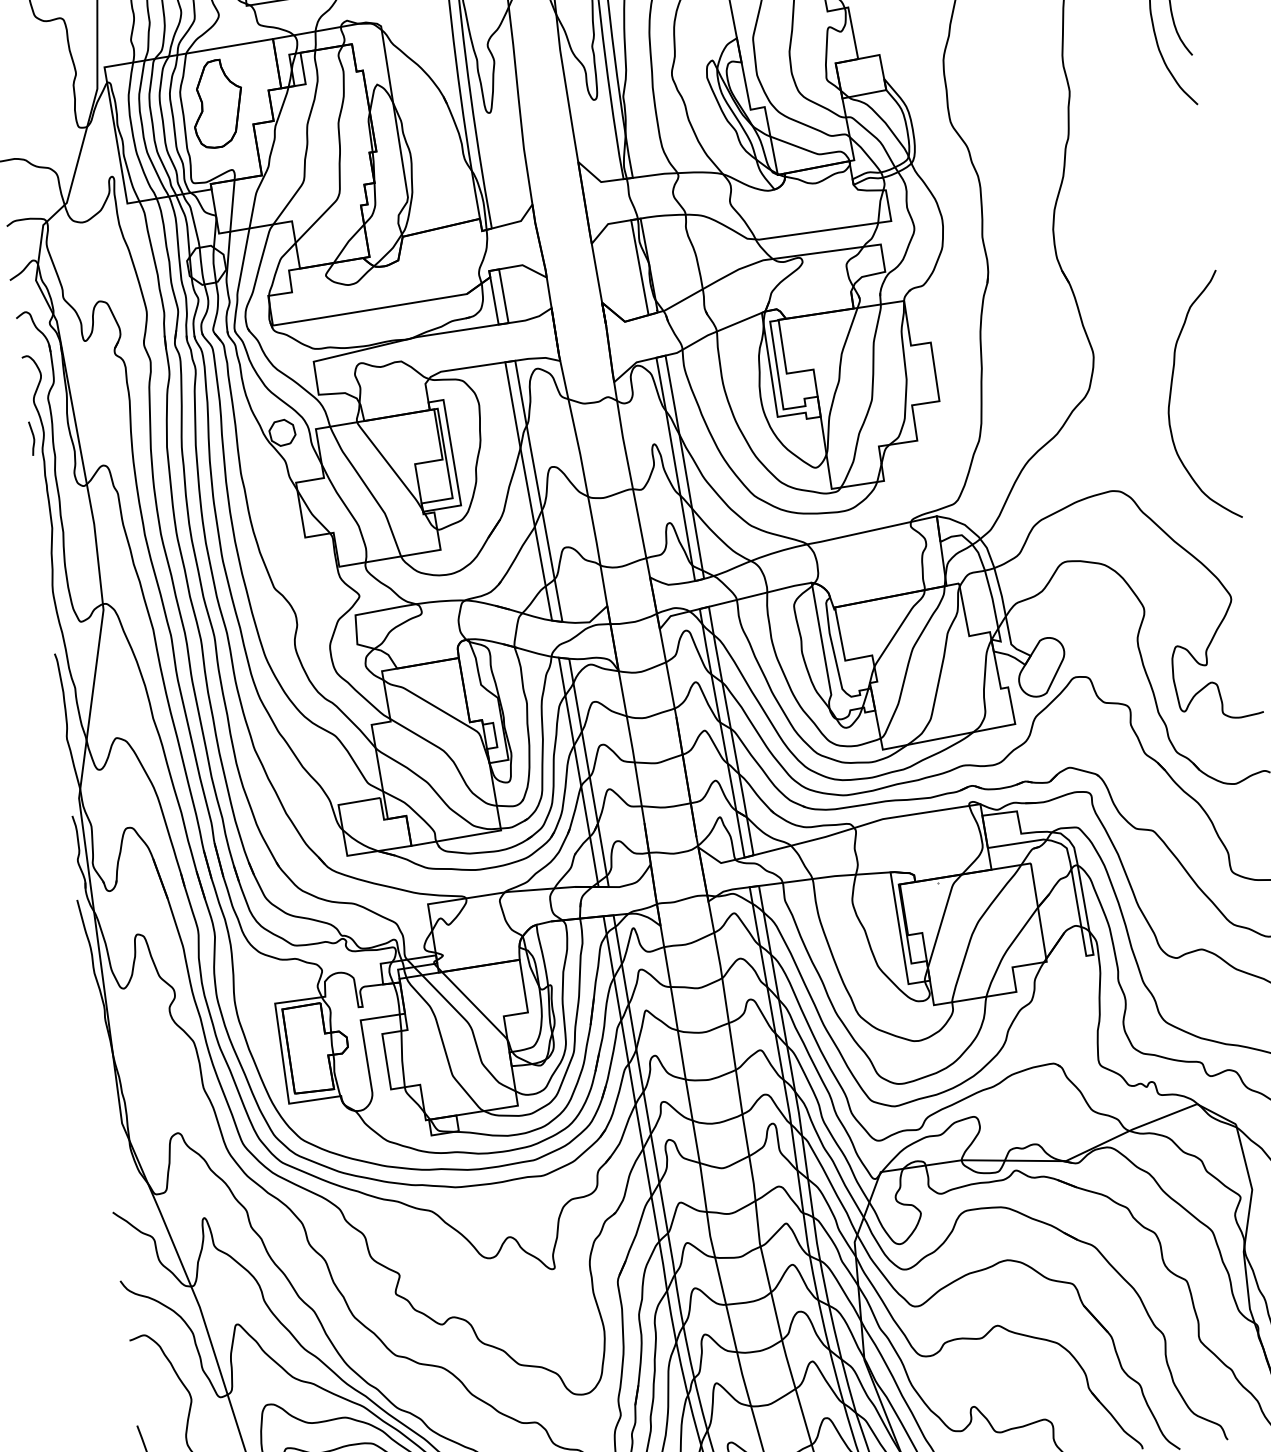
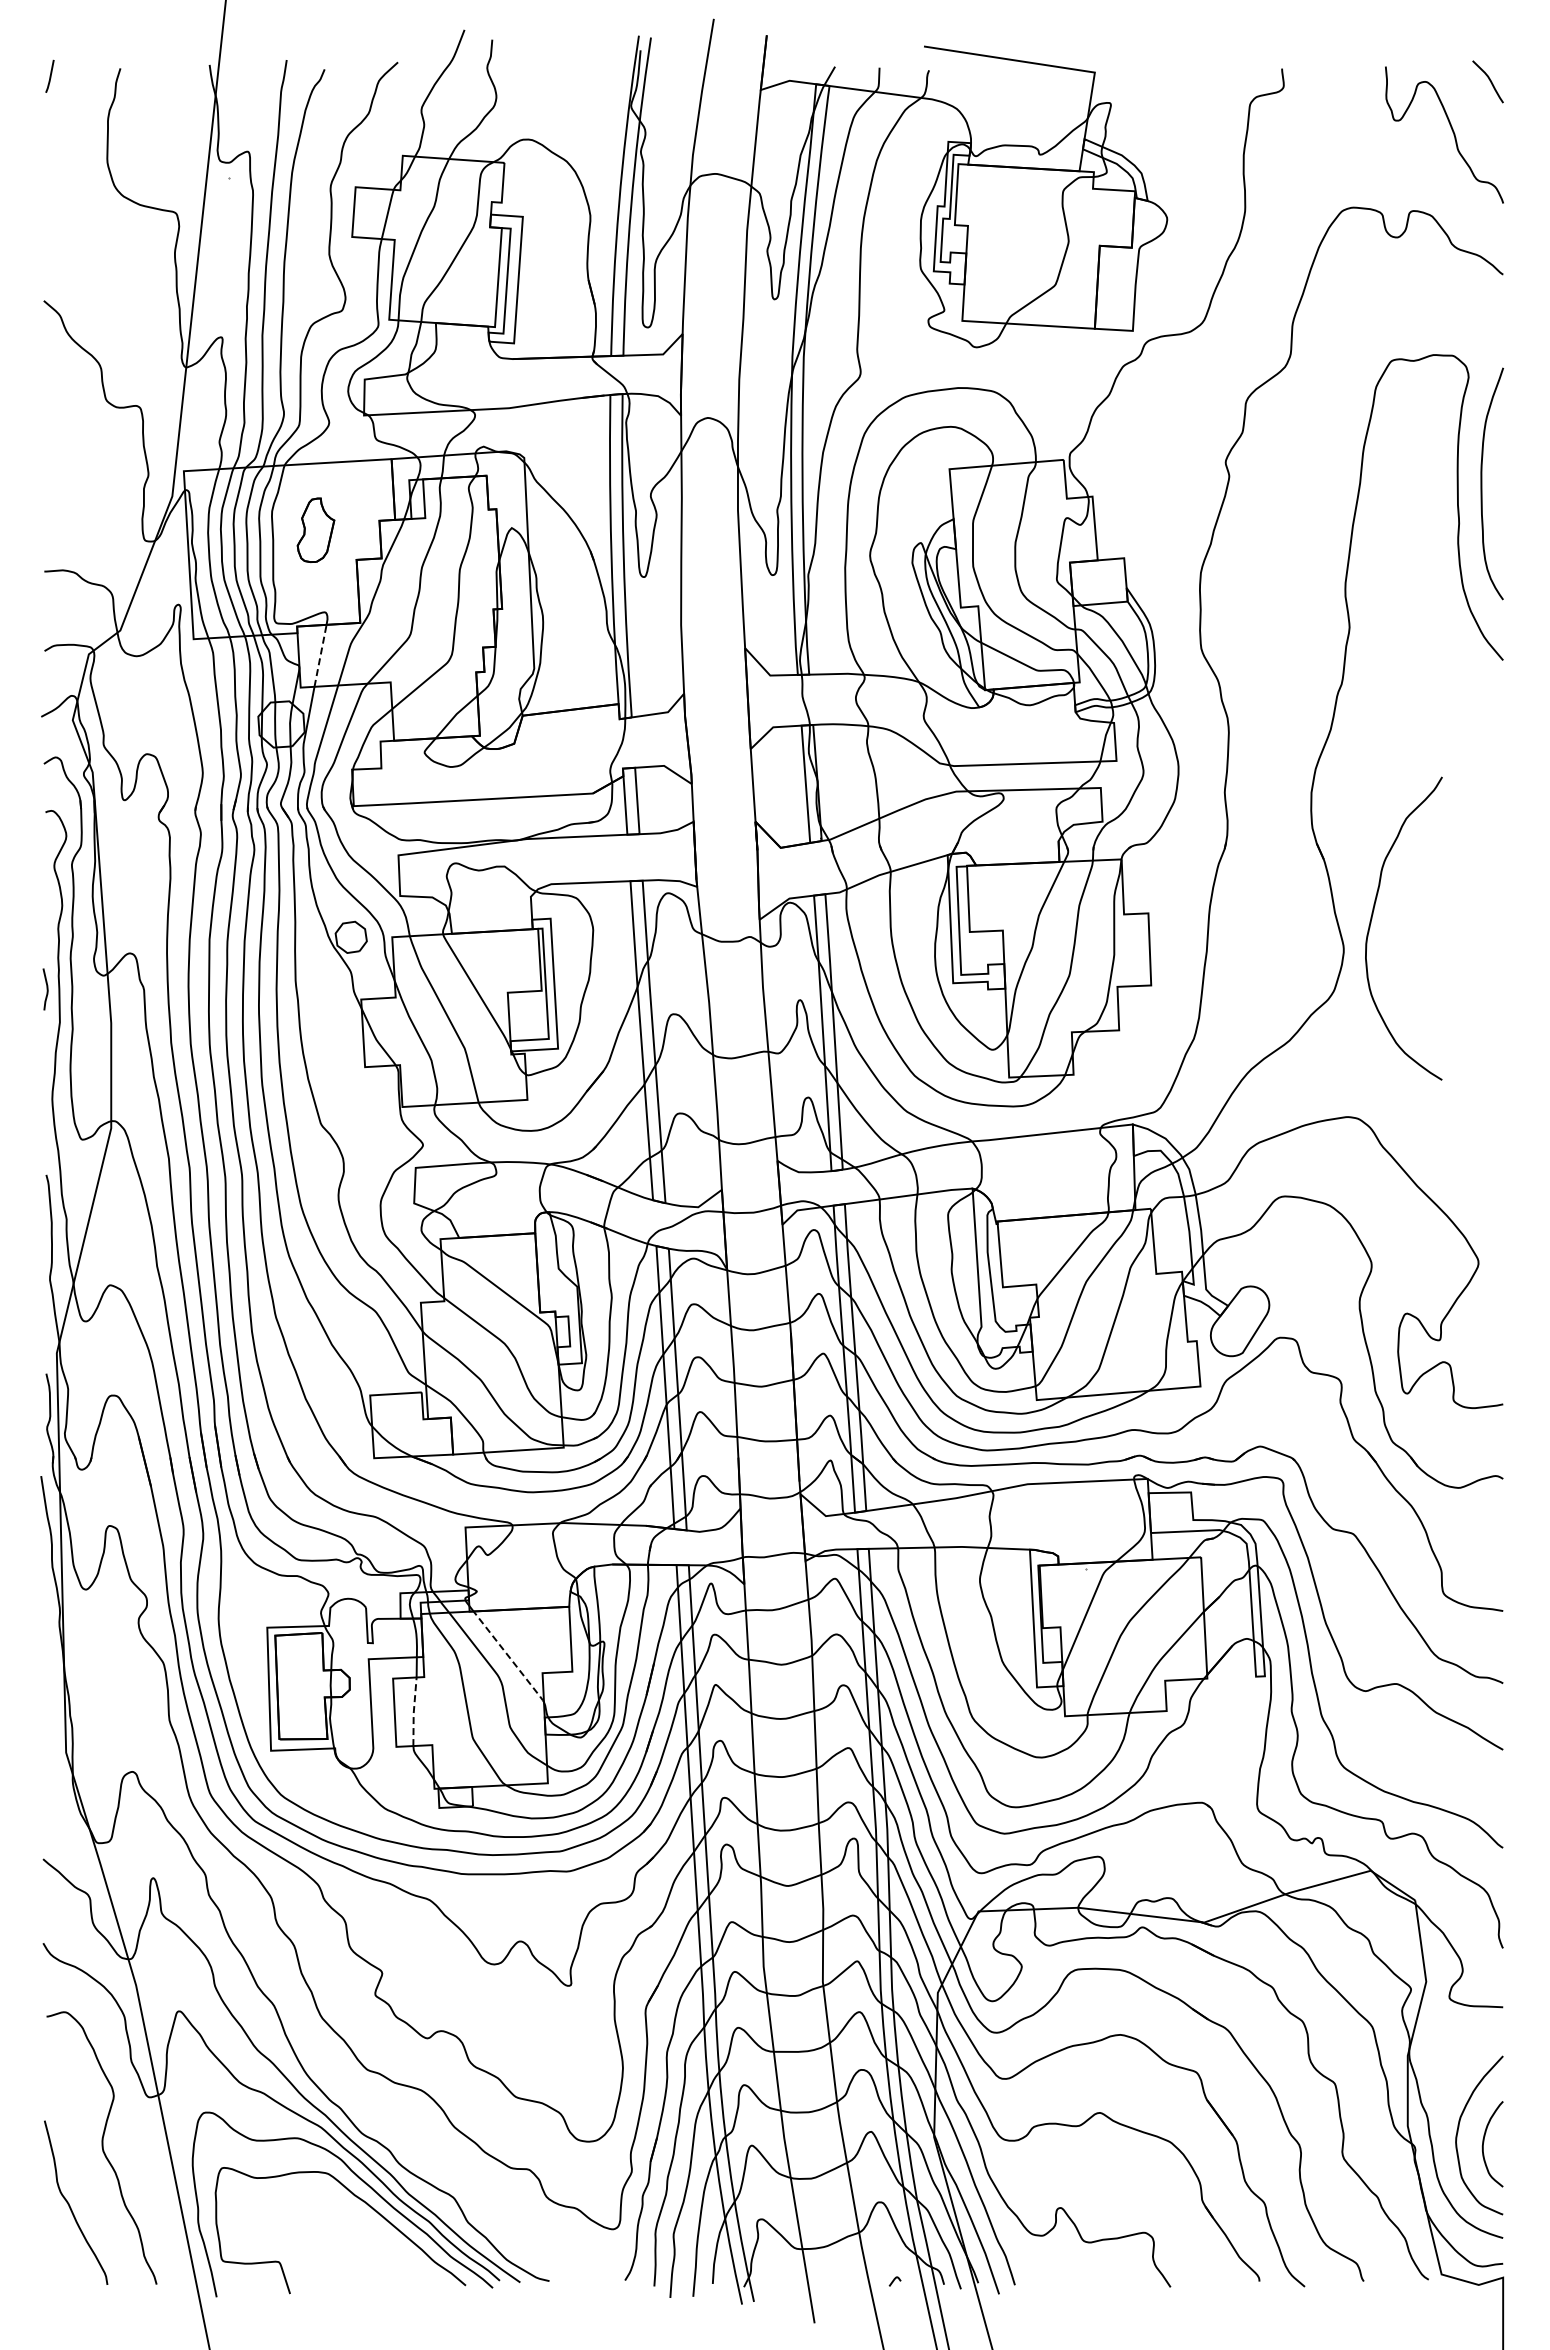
part: (217, 104) -> (315, 530), size x0.6
line: (232, 205) -> (320, 655), solid -> dashed
curve: (1171, 392) -> (1372, 919), moved
curve: (33, 438) -> (46, 989), moved
line: (475, 1006) -> (509, 1657), solid -> dashed
line: (401, 1059) -> (413, 1711), solid -> dashed

